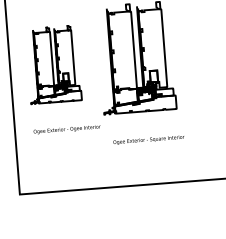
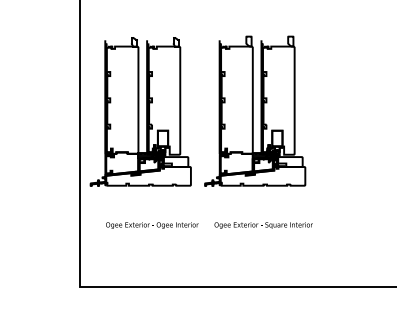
part: (53, 64) -> (140, 111), size x1.43
text: (67, 129) -> (152, 225), moved

